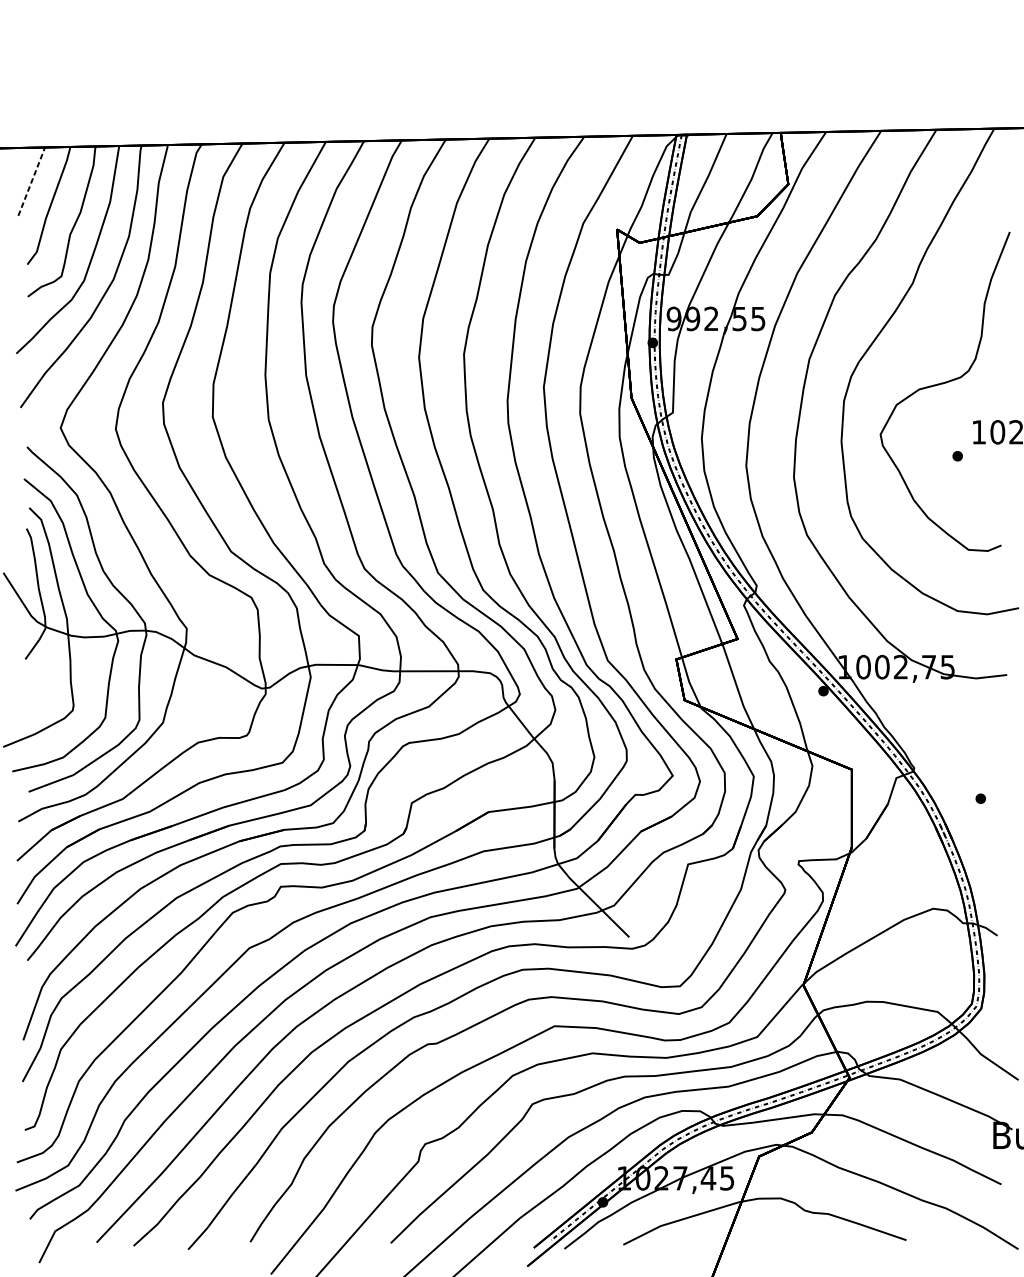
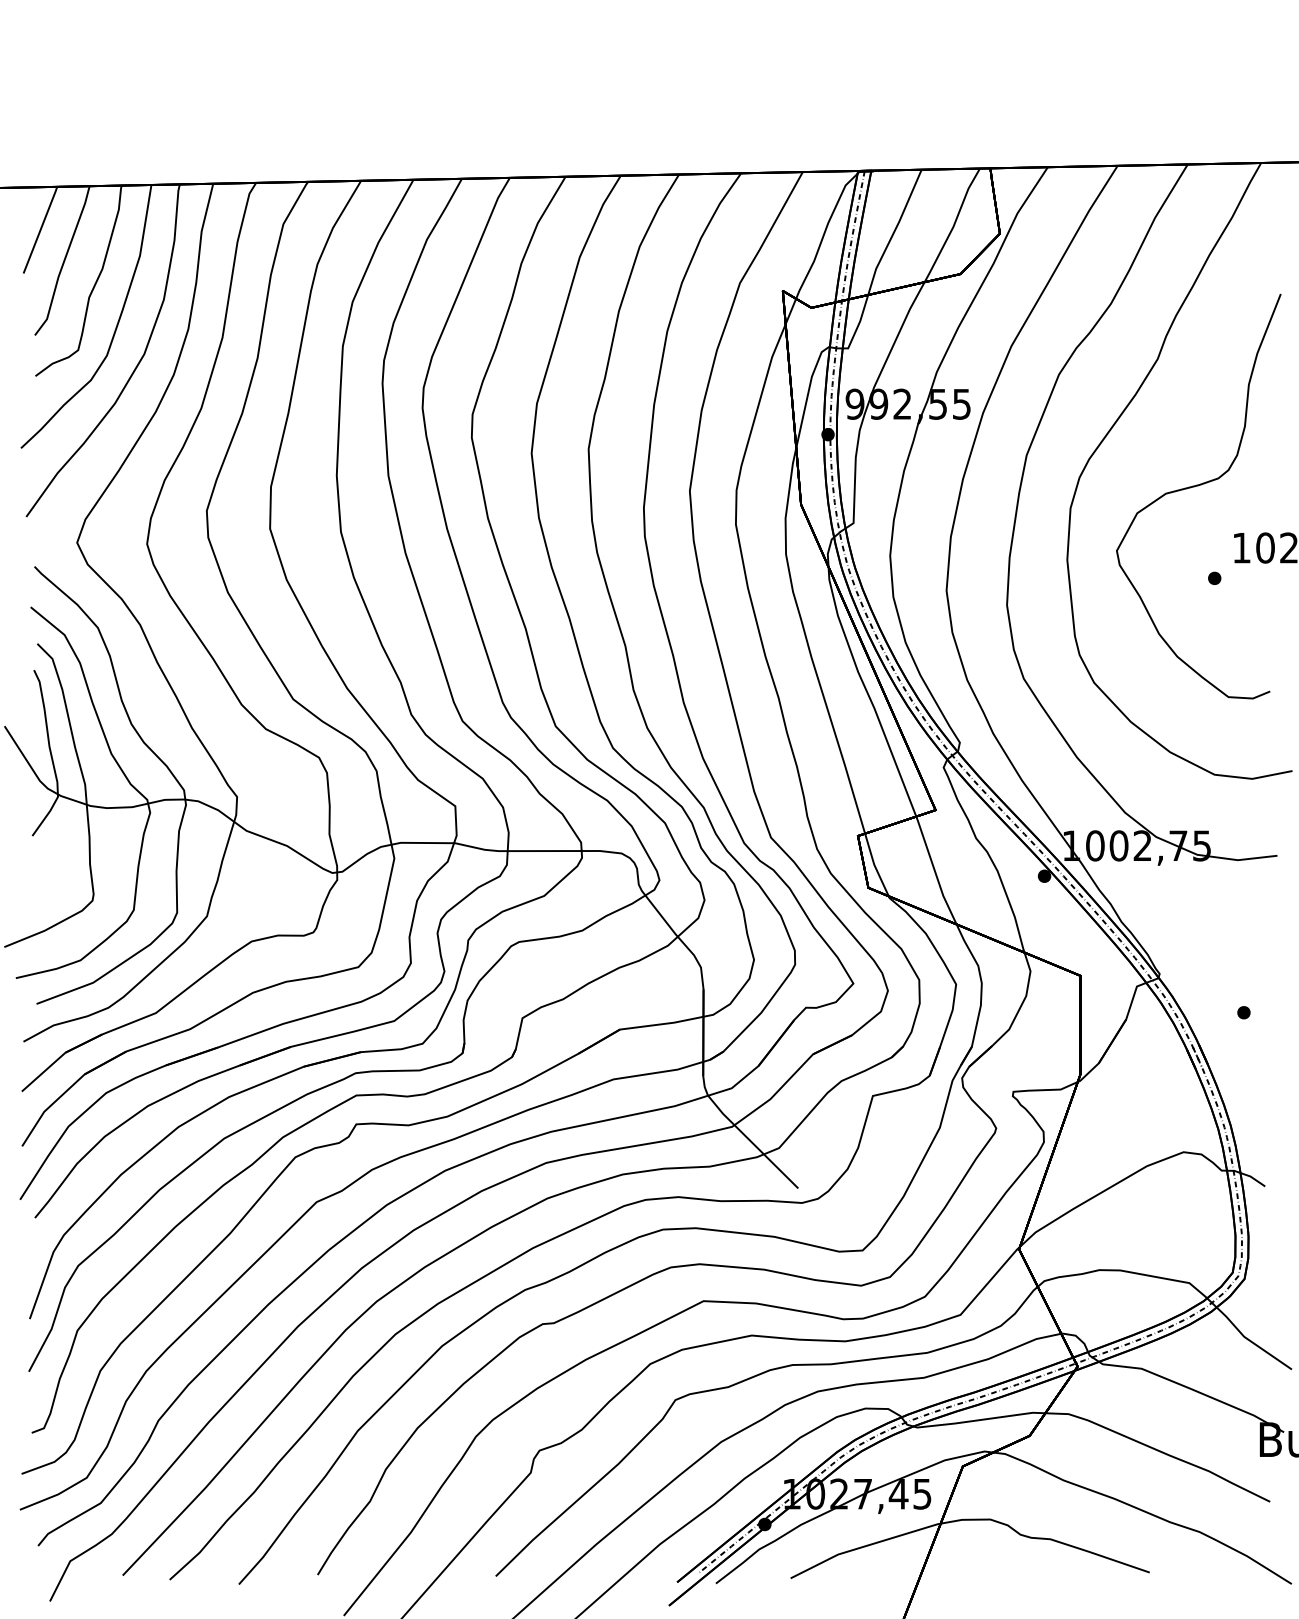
line: (31, 181) -> (40, 229), dashed -> solid

